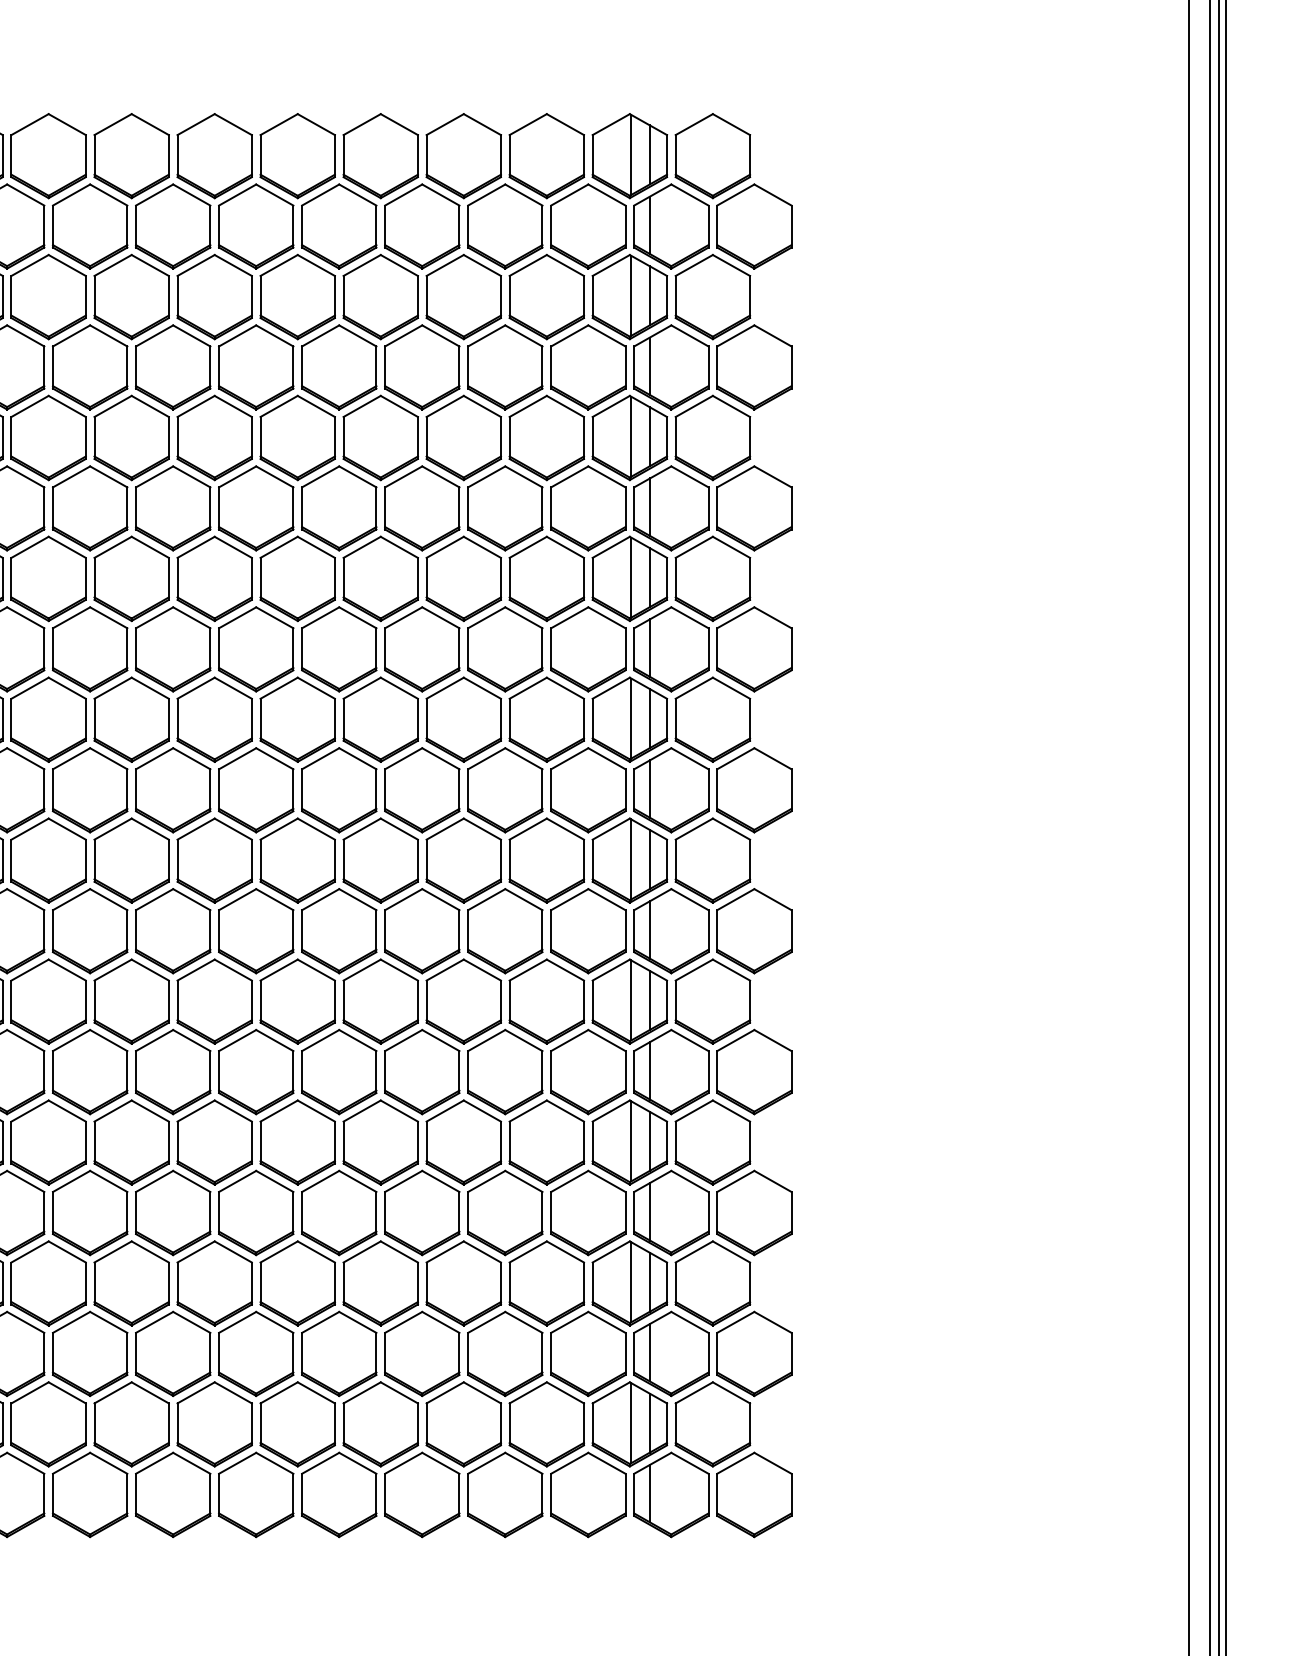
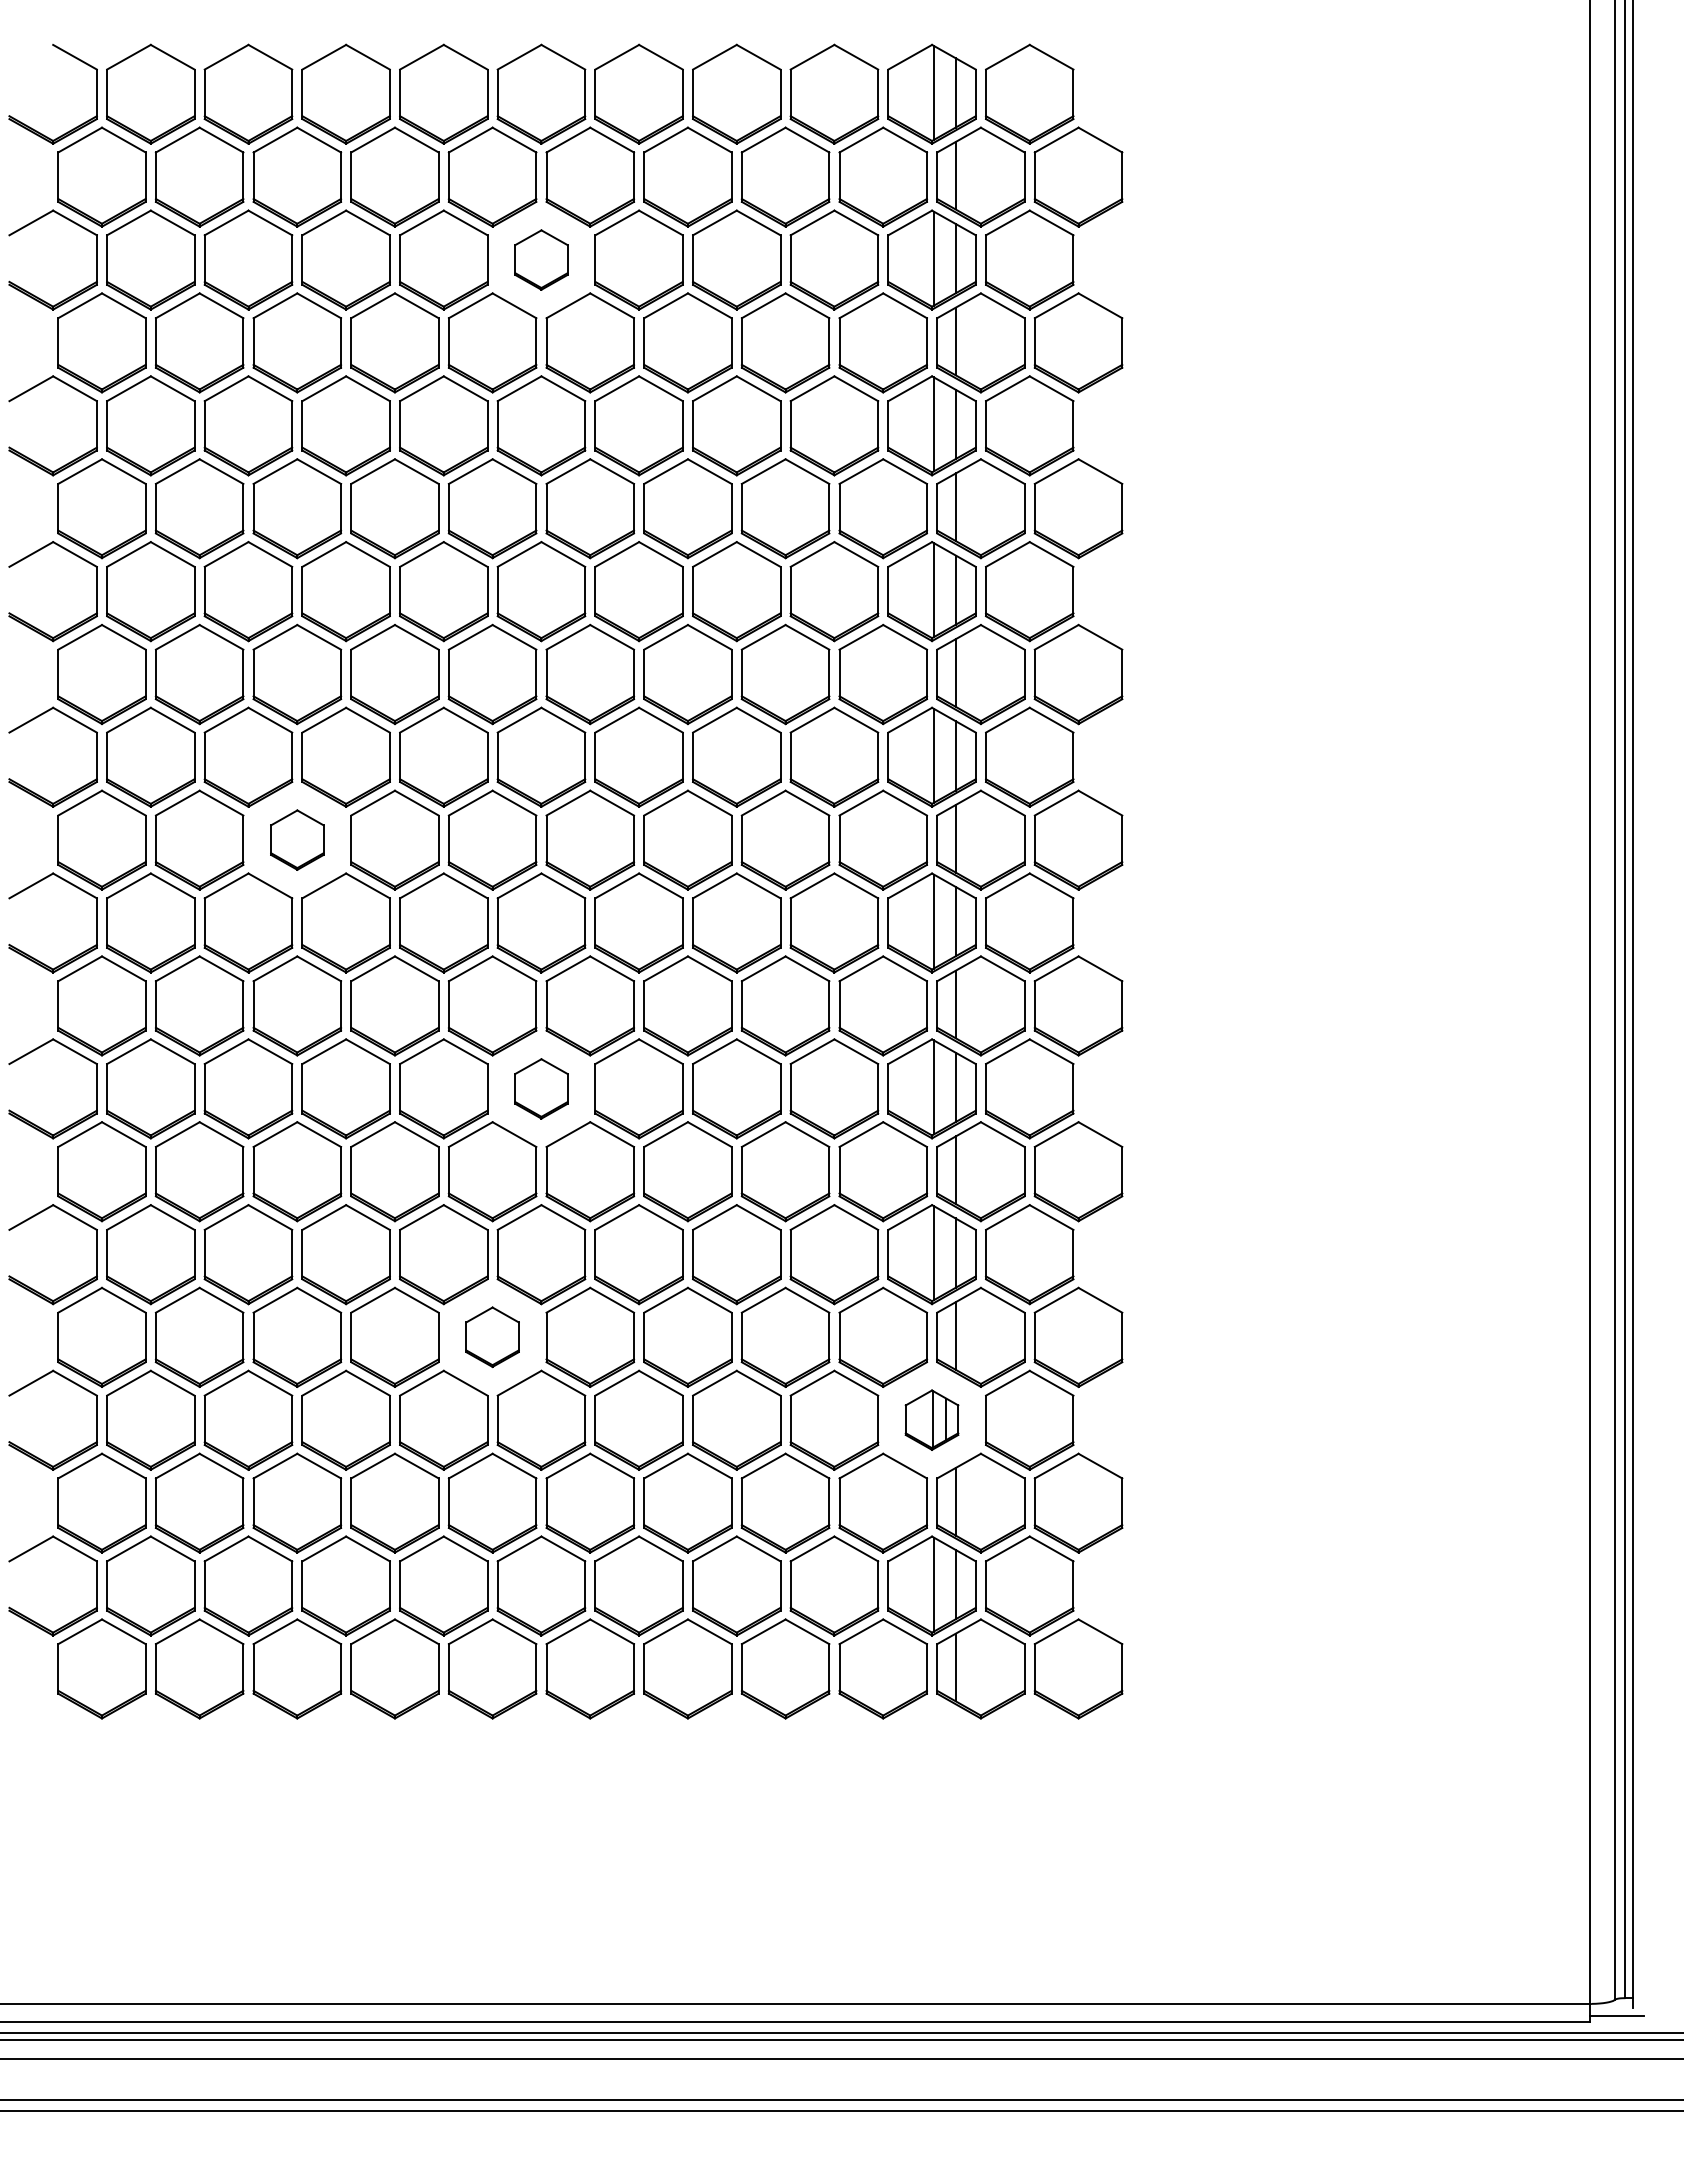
part: (297, 296) -> (541, 259), size x0.6
part: (90, 789) -> (297, 839), size x0.6
part: (297, 1001) -> (541, 1088), size x0.6
part: (256, 1212) -> (492, 1336), size x0.6
part: (629, 1282) -> (931, 1419), size x0.6

